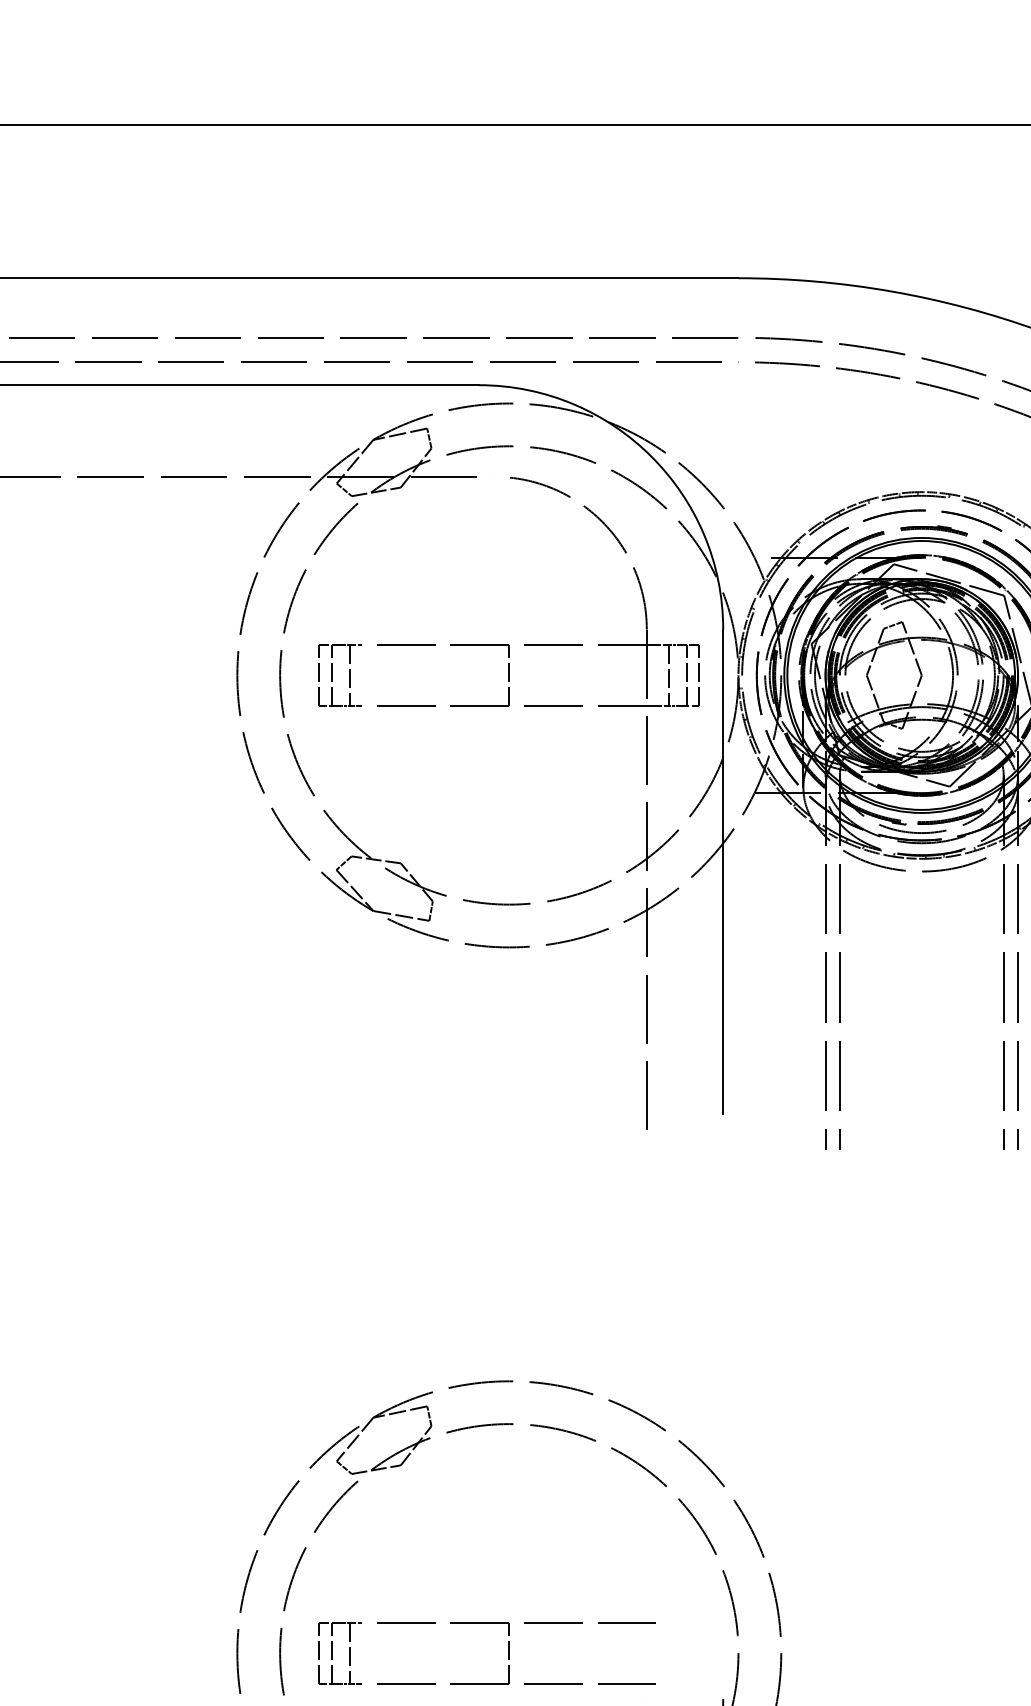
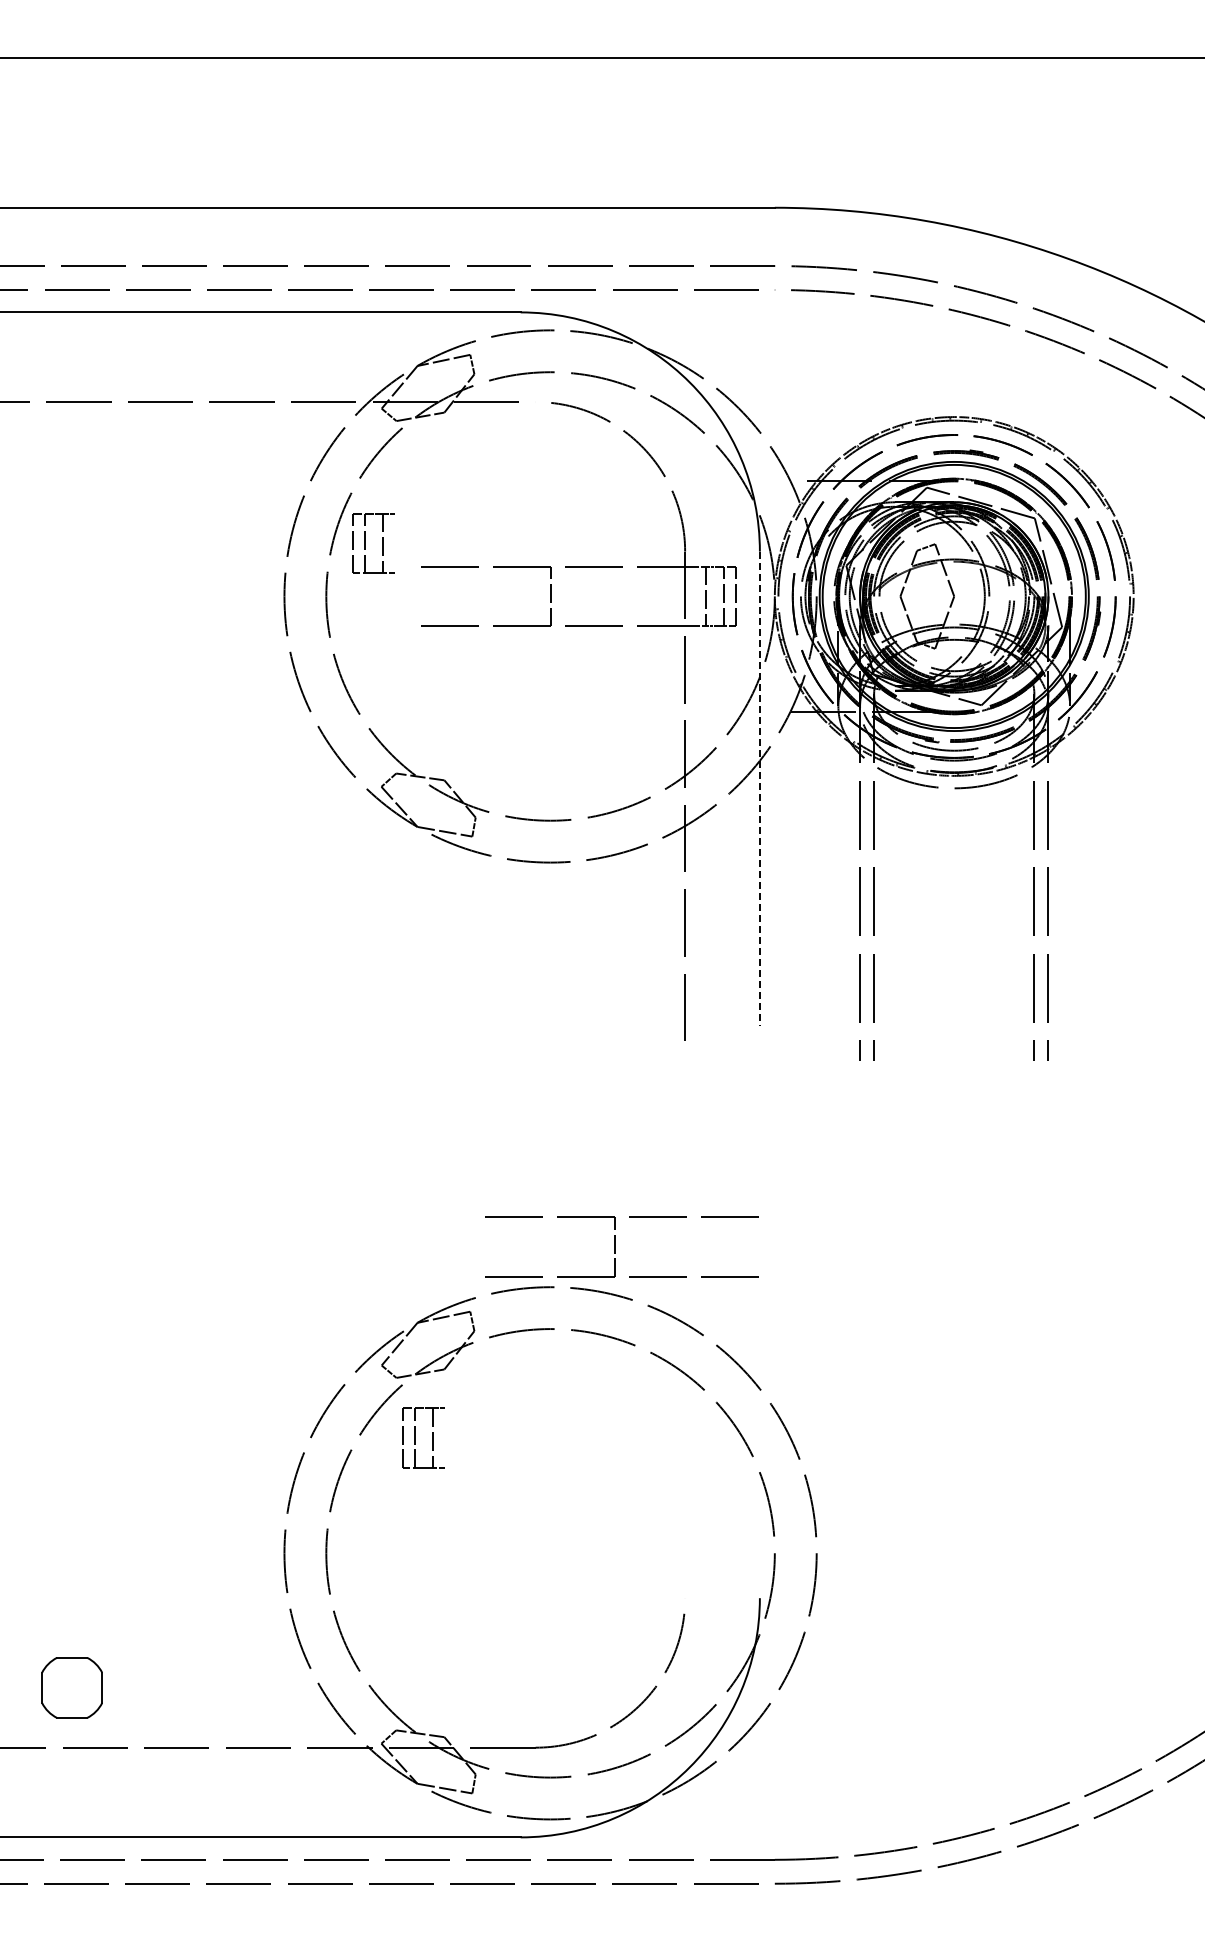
part: (332, 675) -> (365, 543), moved
line: (722, 871) -> (759, 788), solid -> dashed
part: (332, 1652) -> (415, 1437), moved
part: (516, 1652) -> (621, 1246), moved

